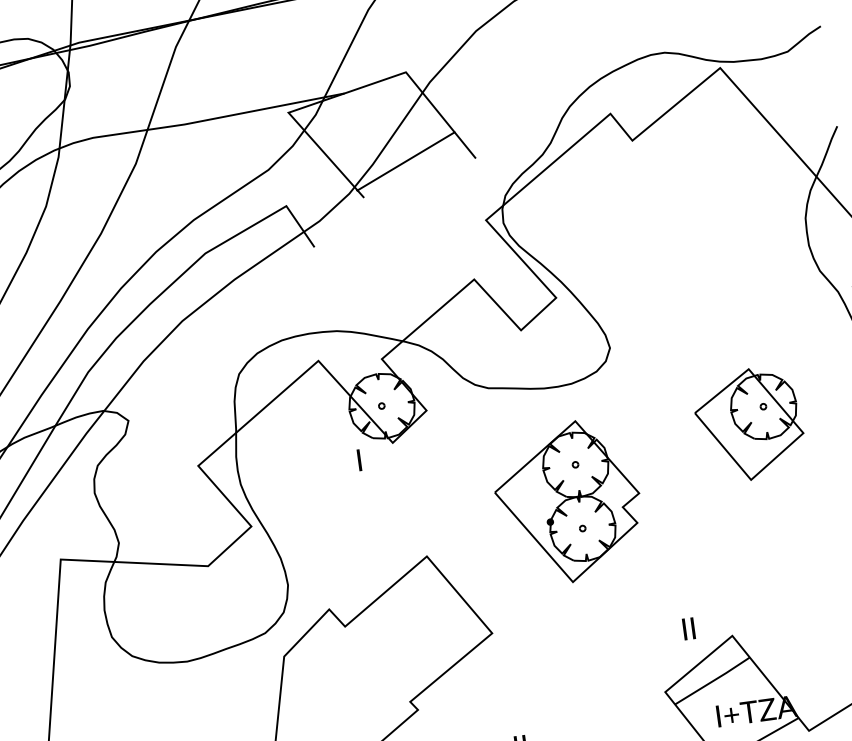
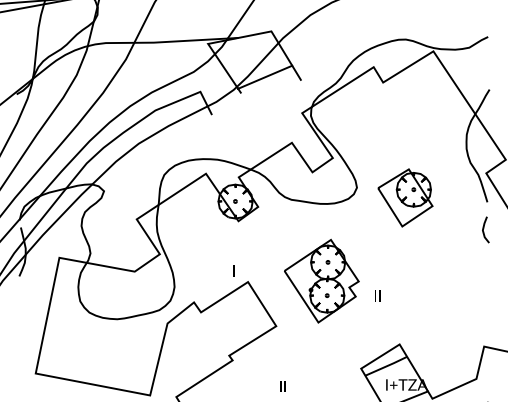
part: (749, 423) -> (405, 197), moved
text: (358, 459) -> (233, 270), moved
part: (567, 501) -> (321, 280), moved
text: (688, 628) -> (377, 295), moved

